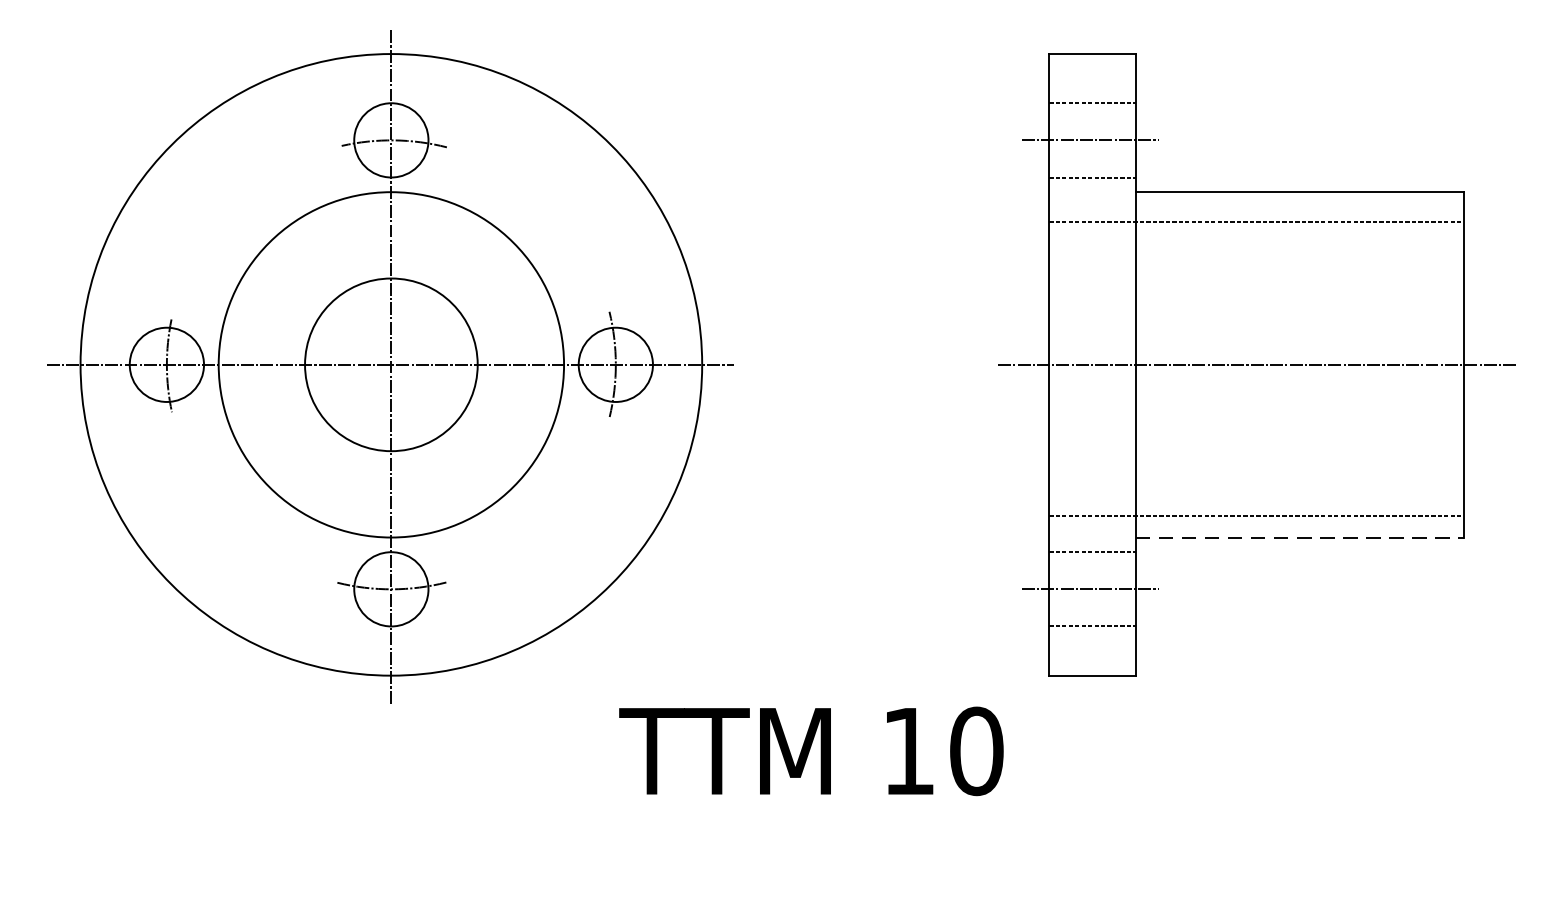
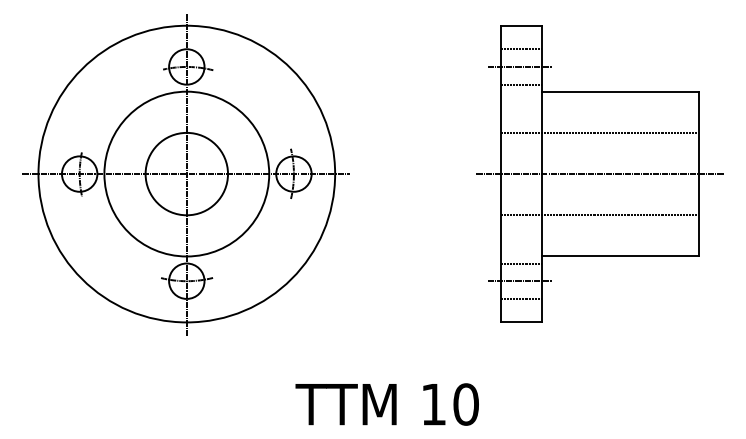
line: (1256, 221) -> (599, 132), moved
line: (1256, 516) -> (599, 215), moved
line: (1300, 537) -> (620, 256), dashed -> solid
text: (809, 751) -> (386, 404), moved

